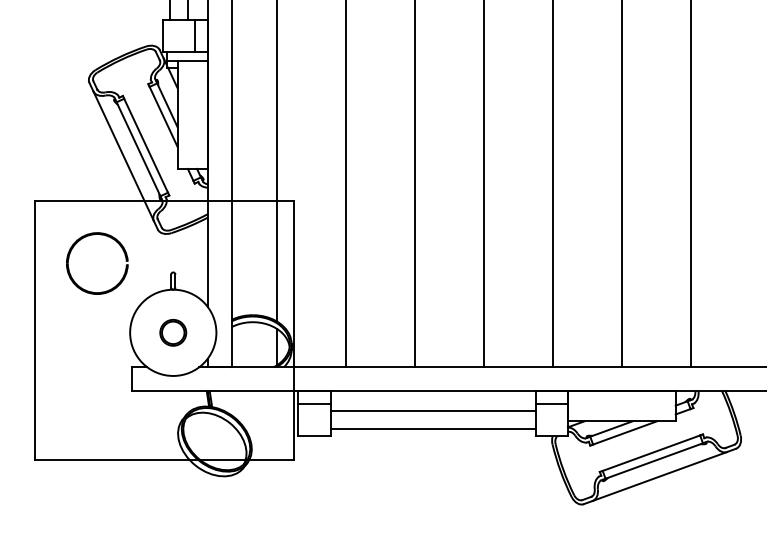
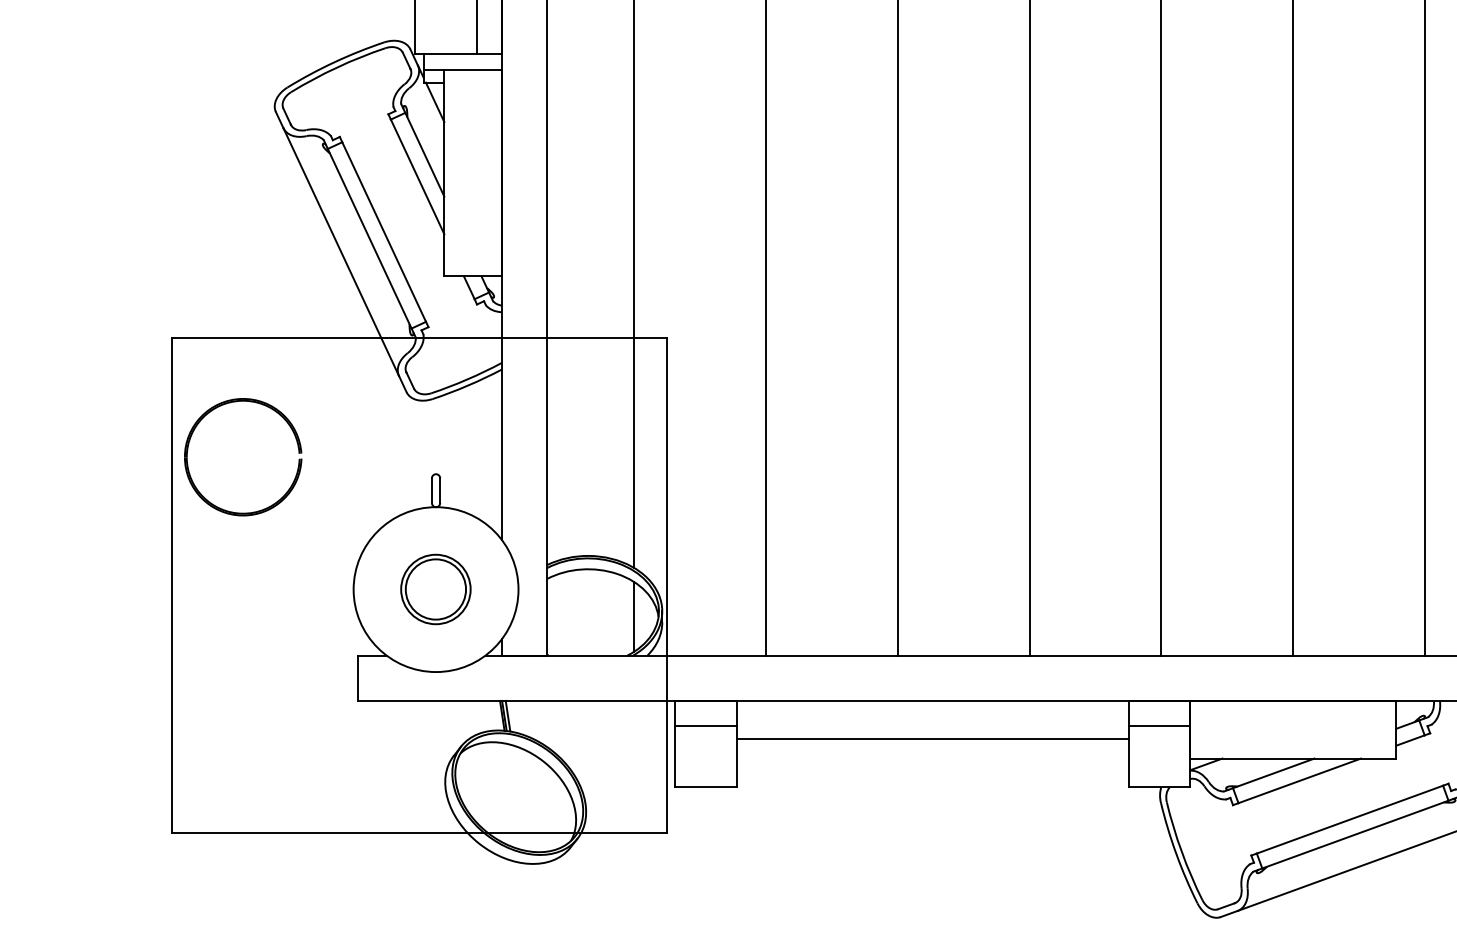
part: (120, 247) -> (287, 426), moved
part: (173, 332) -> (436, 588), size x1.4
line: (432, 429) -> (931, 774), removed

